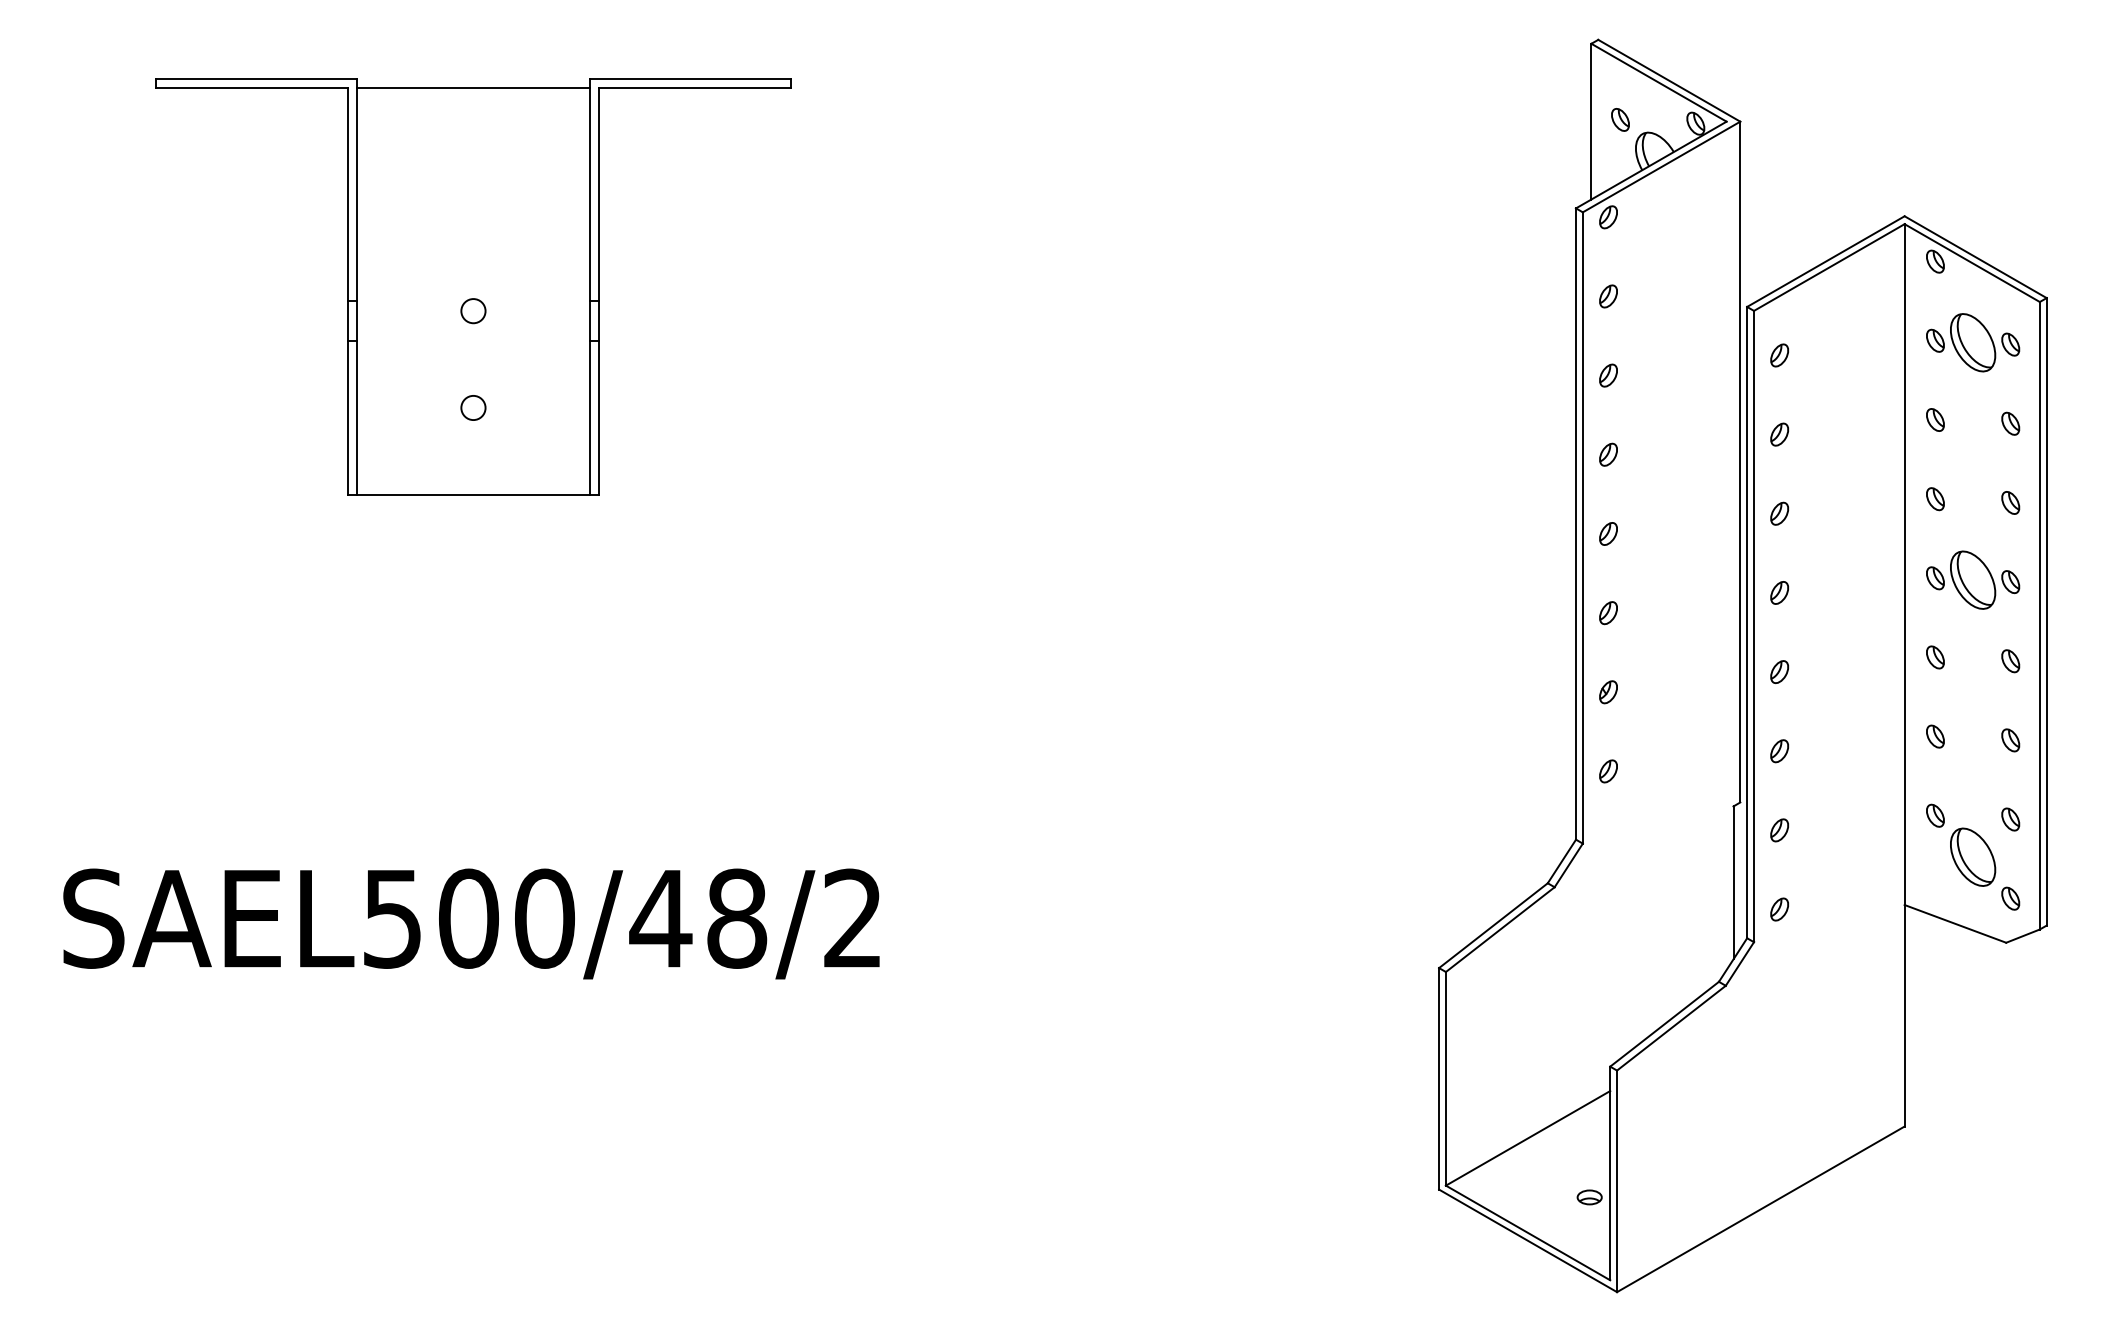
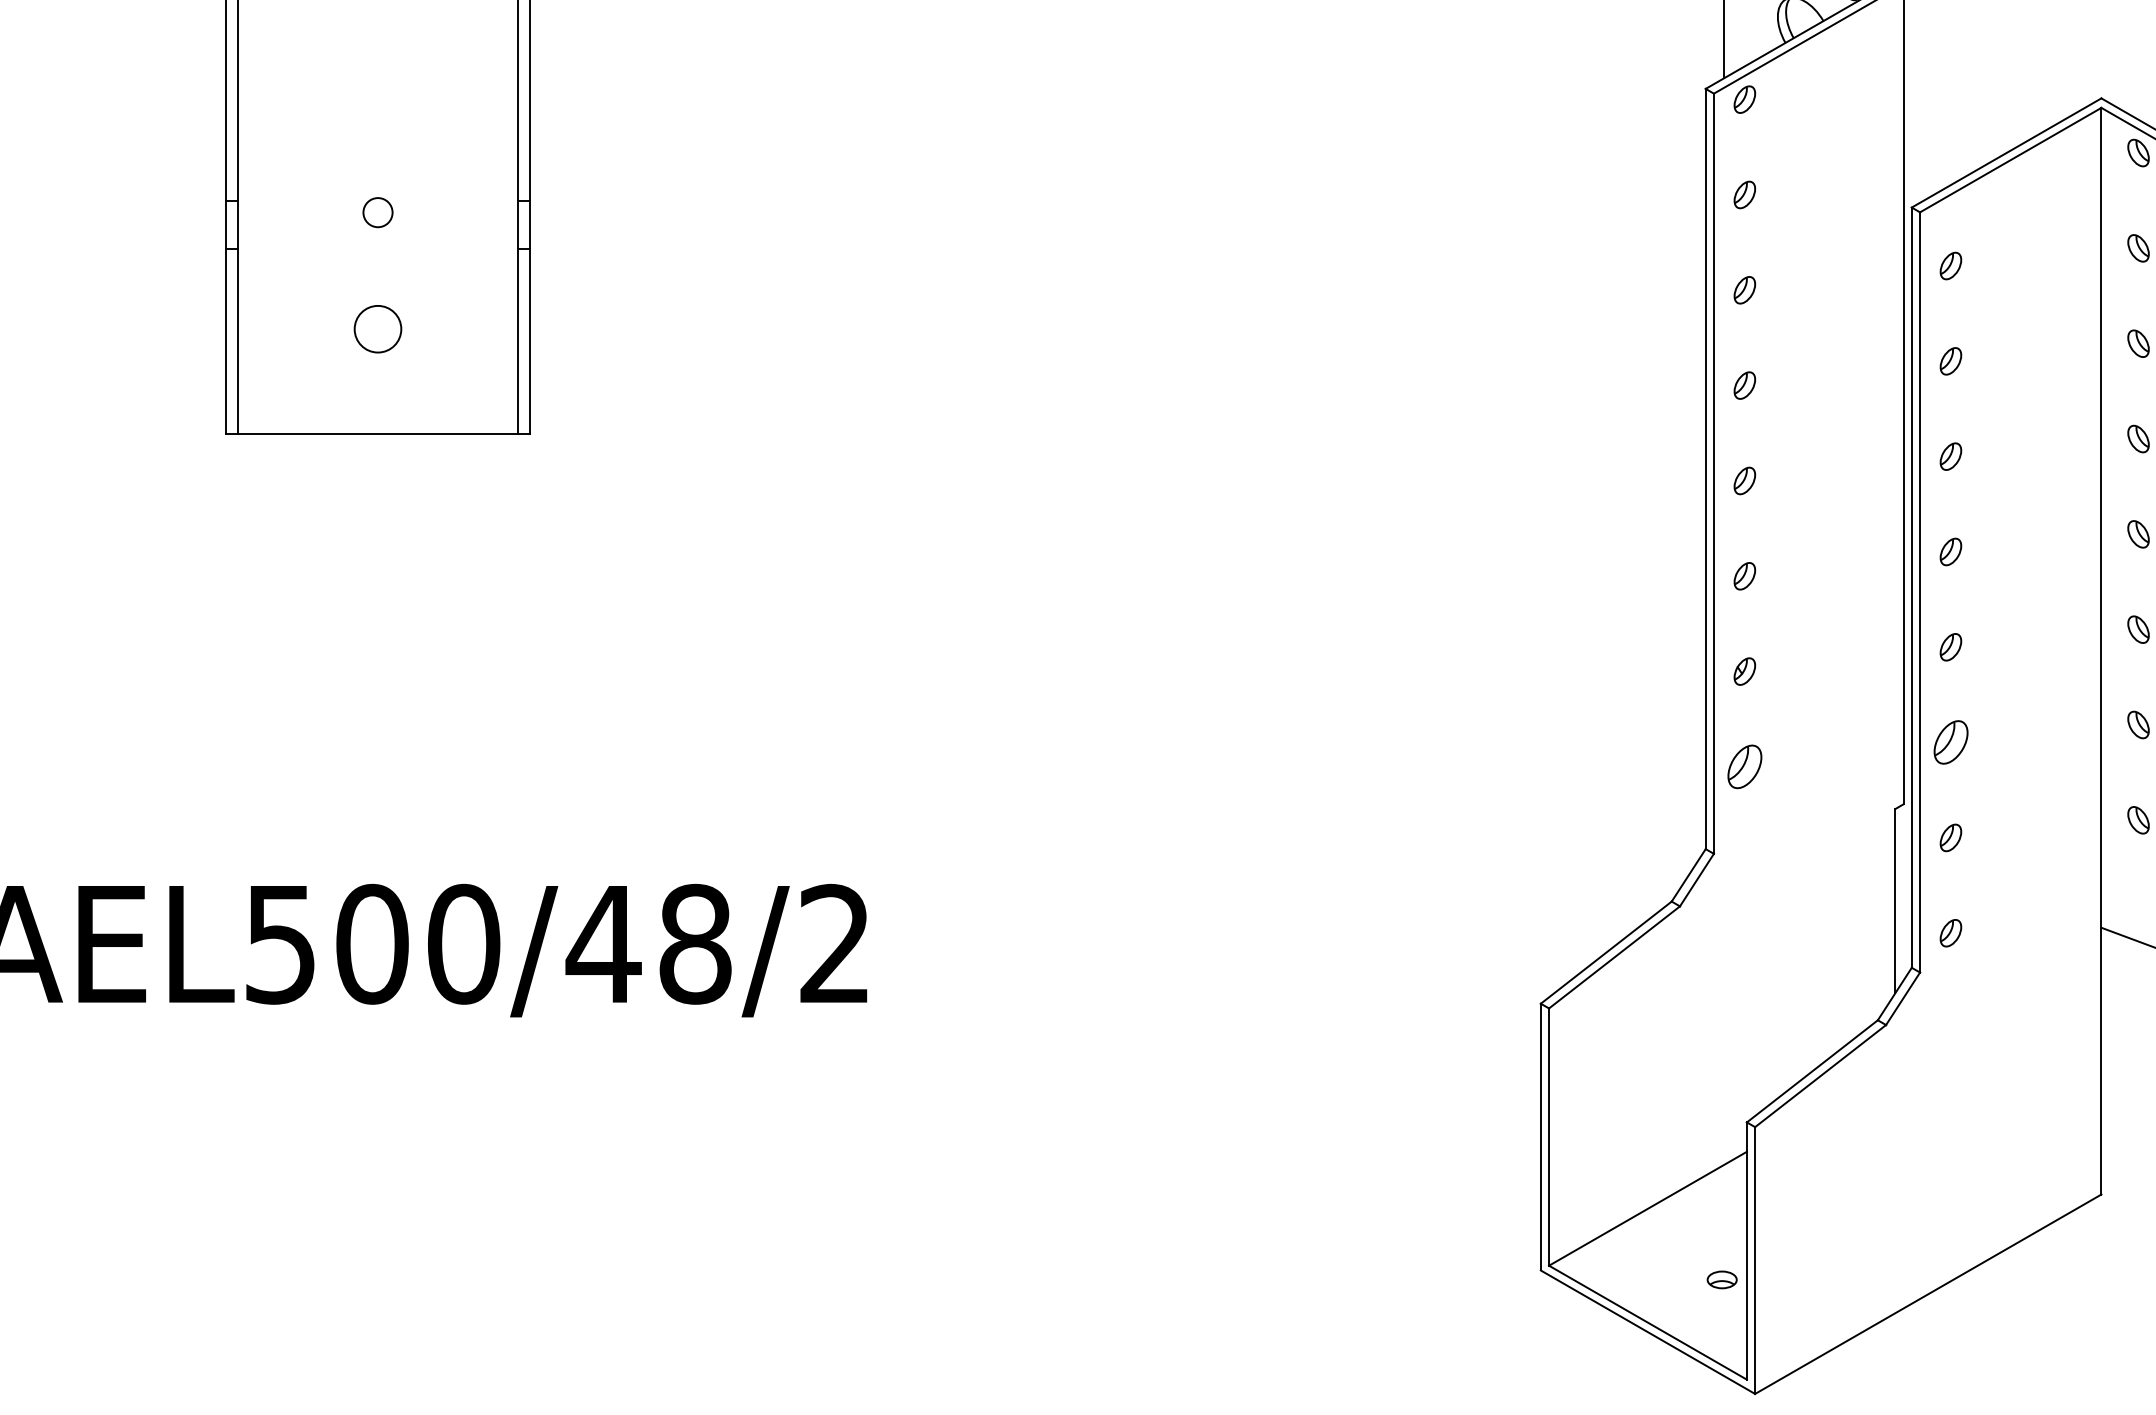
circle: (473, 407) -> (378, 328), size x1.6
part: (1779, 751) -> (1950, 742), size x1.6
part: (1608, 771) -> (1744, 766), size x1.6

